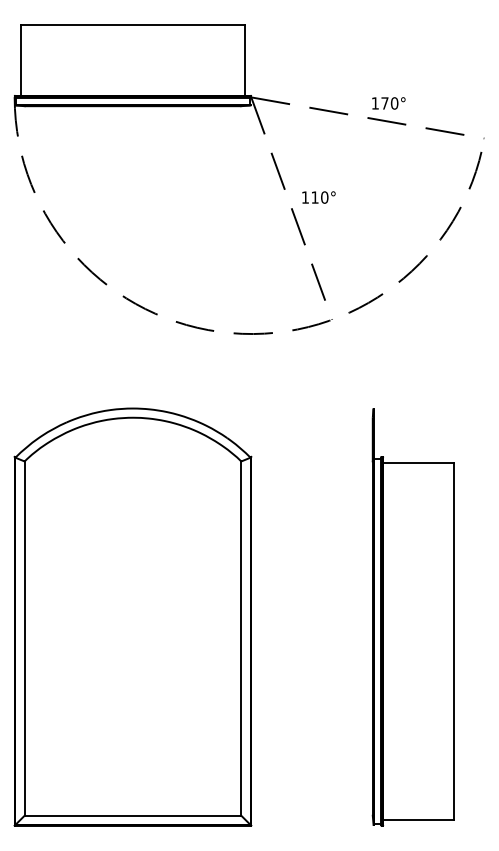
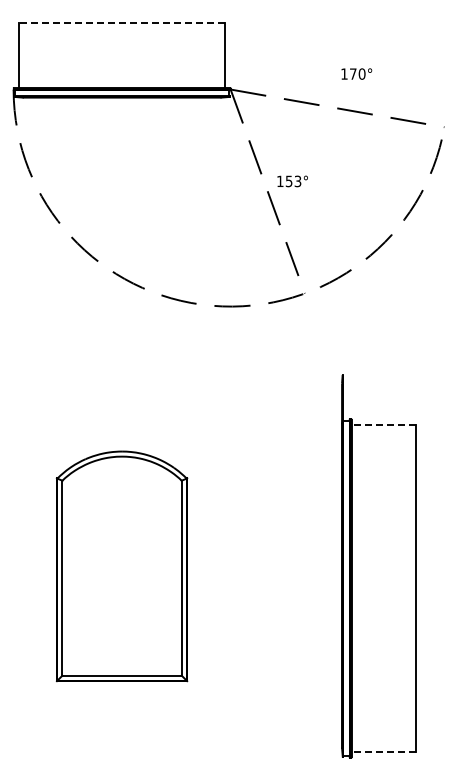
line: (133, 25) -> (122, 23), solid -> dashed
text: (388, 102) -> (356, 73), moved
text: (319, 197) -> (293, 181), 110° -> 153°
line: (417, 462) -> (383, 424), solid -> dashed
part: (132, 617) -> (121, 566), size x0.6
line: (417, 819) -> (383, 751), solid -> dashed

